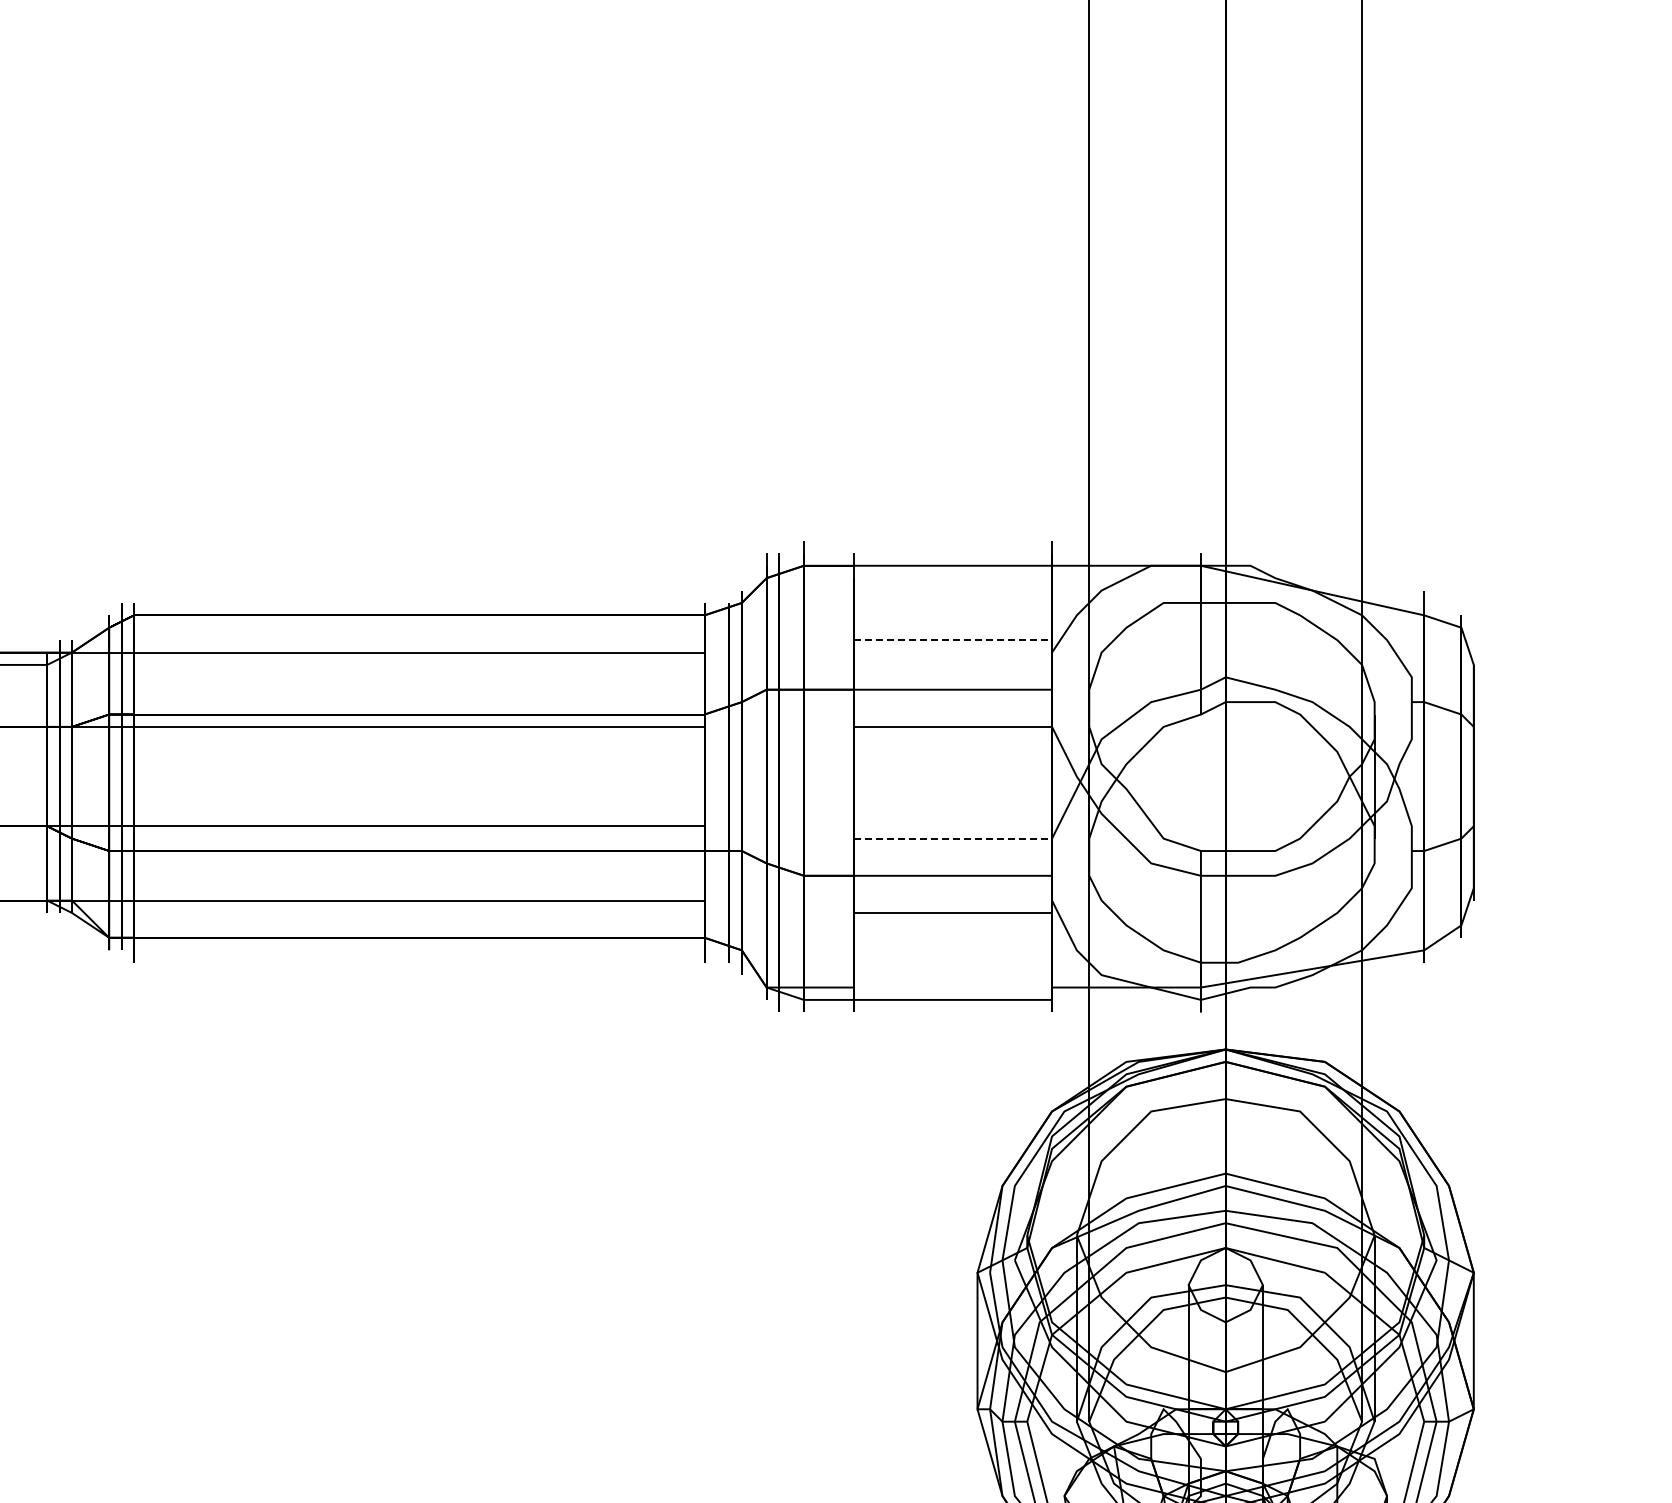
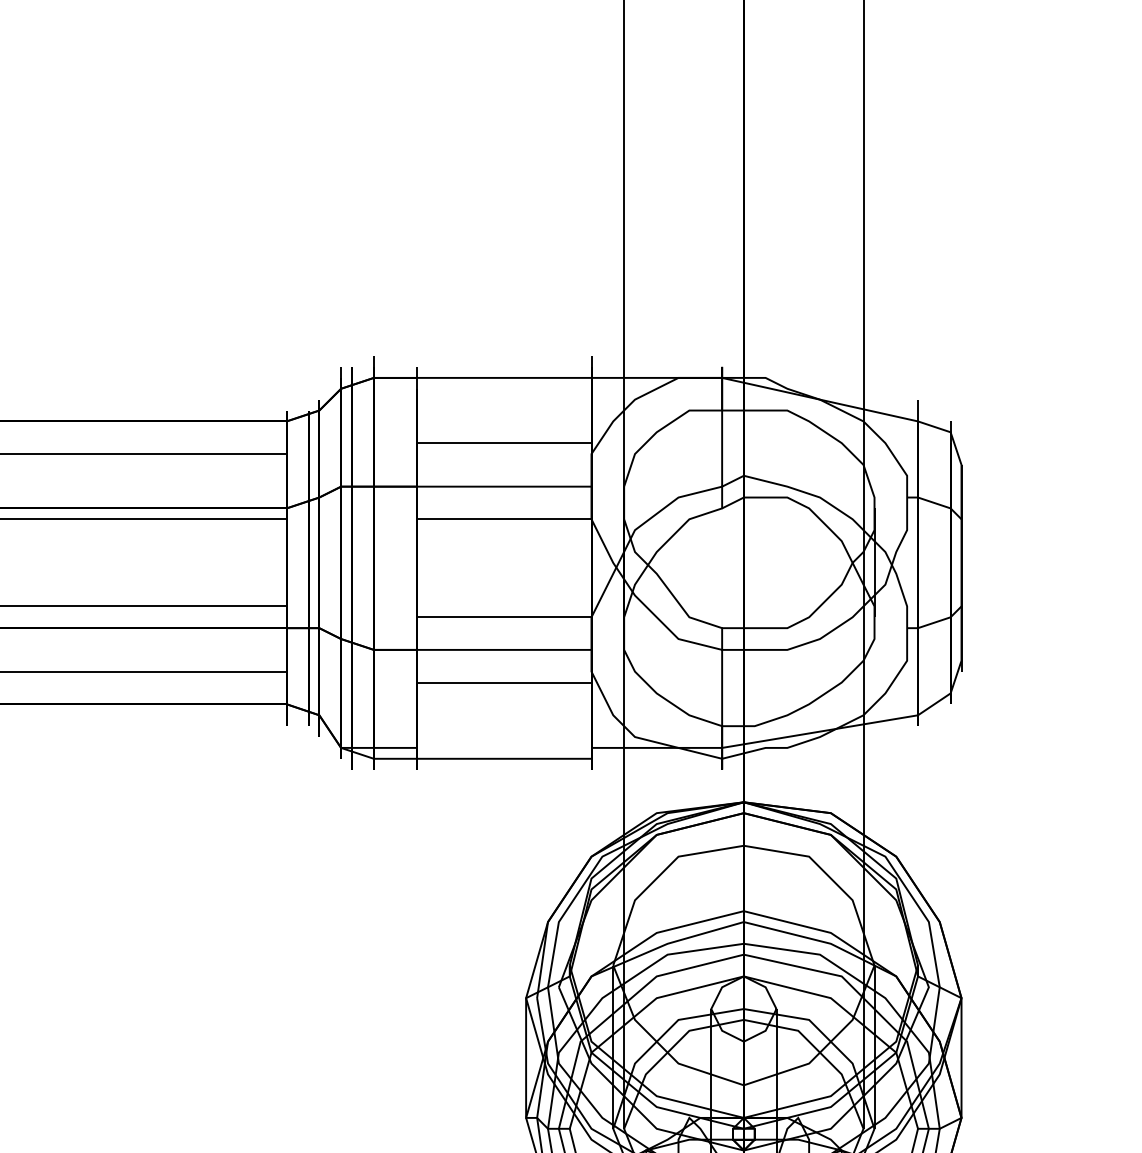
line: (953, 640) -> (505, 443), dashed -> solid
line: (953, 838) -> (505, 617), dashed -> solid

